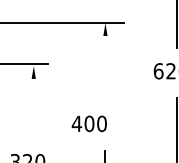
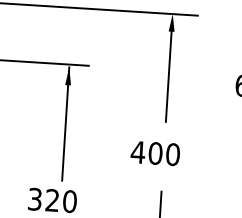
line: (105, 65) -> (169, 72), added
line: (33, 106) -> (65, 123), added
text: (88, 123) -> (154, 152), moved

